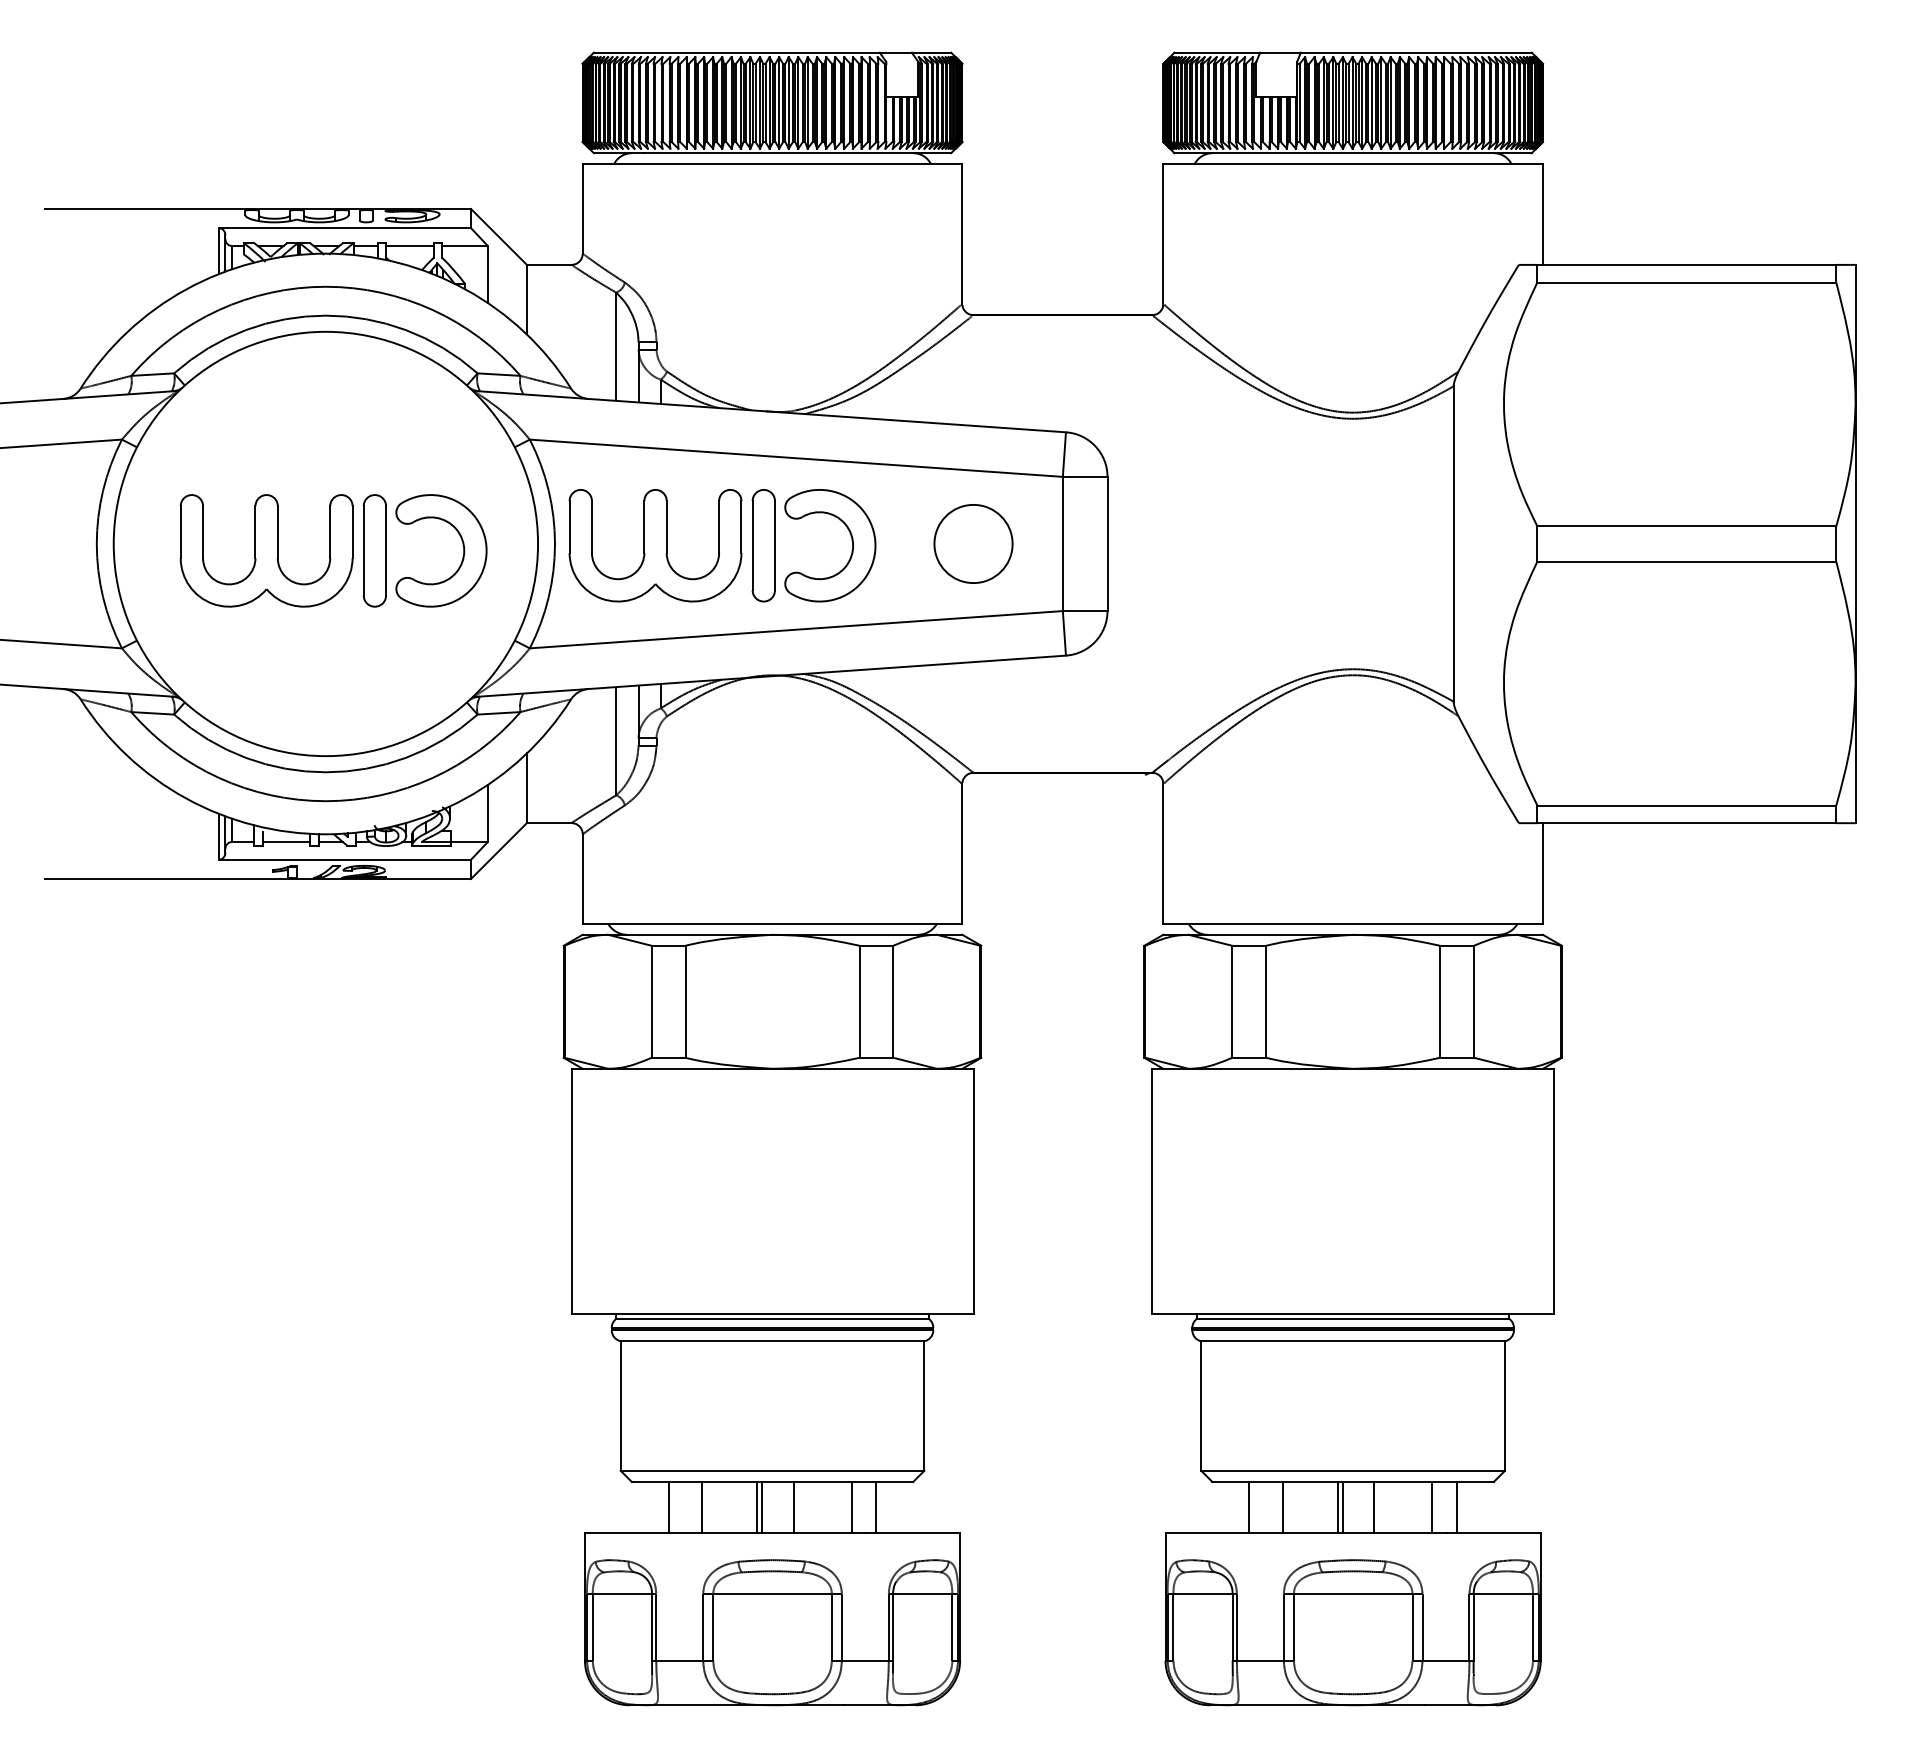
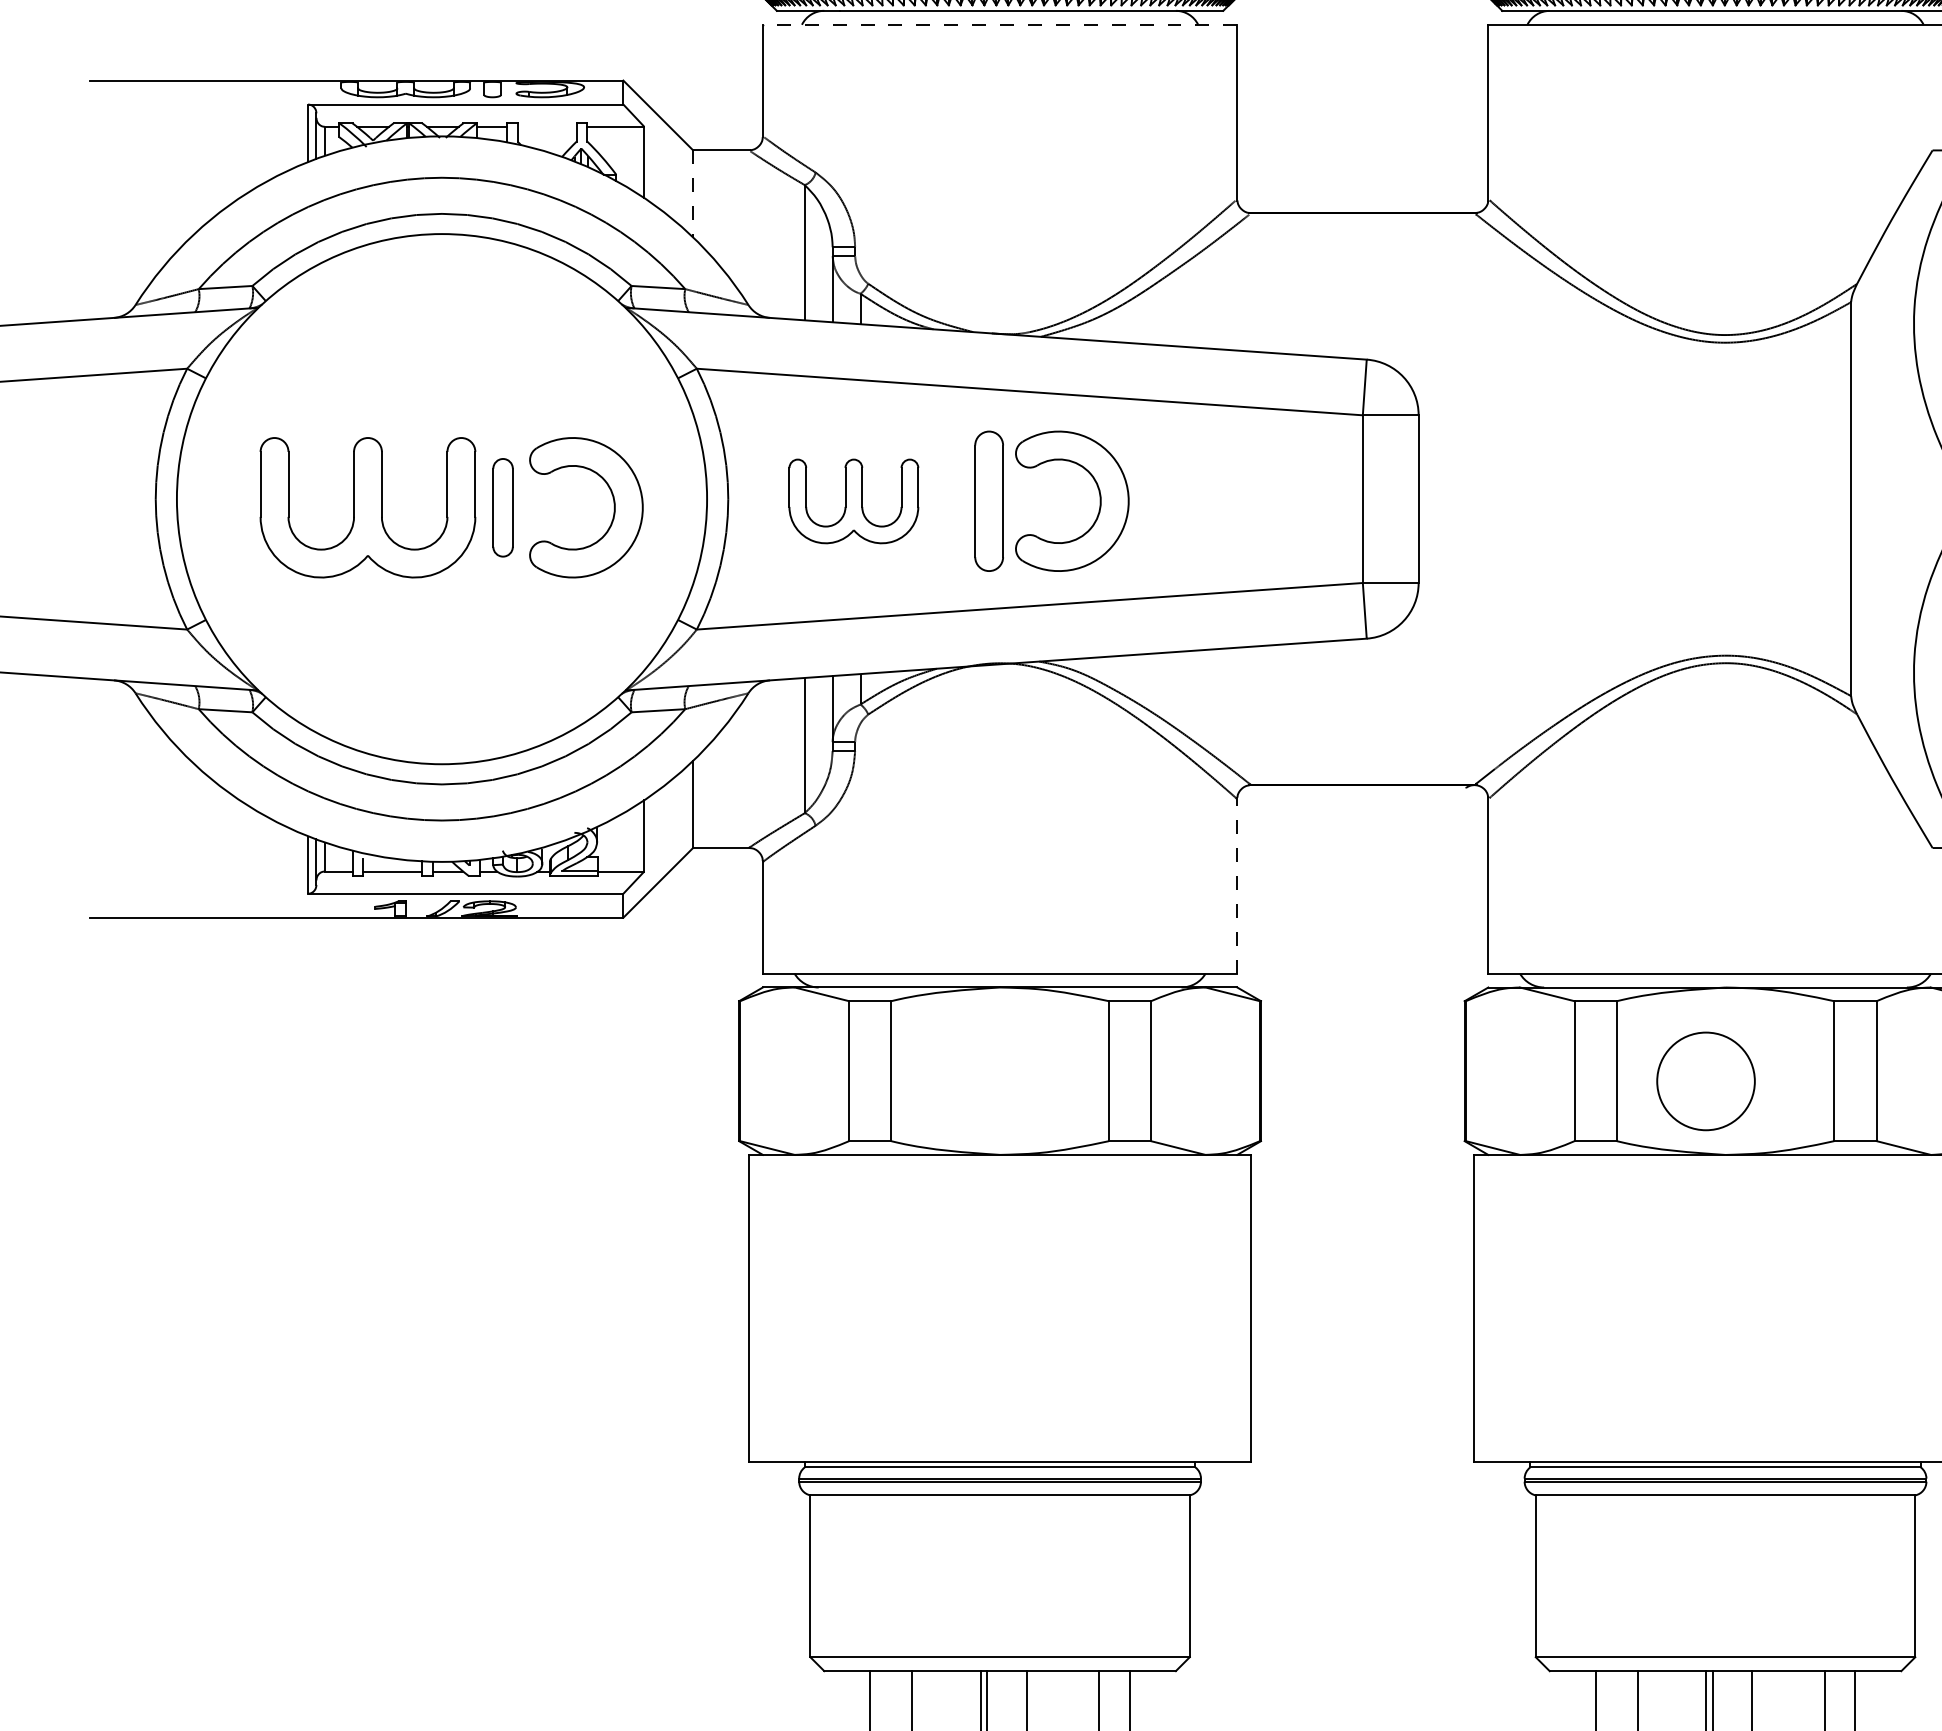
line: (772, 164) -> (1000, 24), solid -> dashed
line: (409, 245) -> (546, 126), removed
line: (526, 299) -> (692, 193), solid -> dashed
circle: (973, 543) -> (1706, 1080), moved
part: (655, 545) -> (853, 501), size x0.6
part: (374, 550) -> (502, 507), size x0.7
line: (962, 852) -> (1237, 884), solid -> dashed

